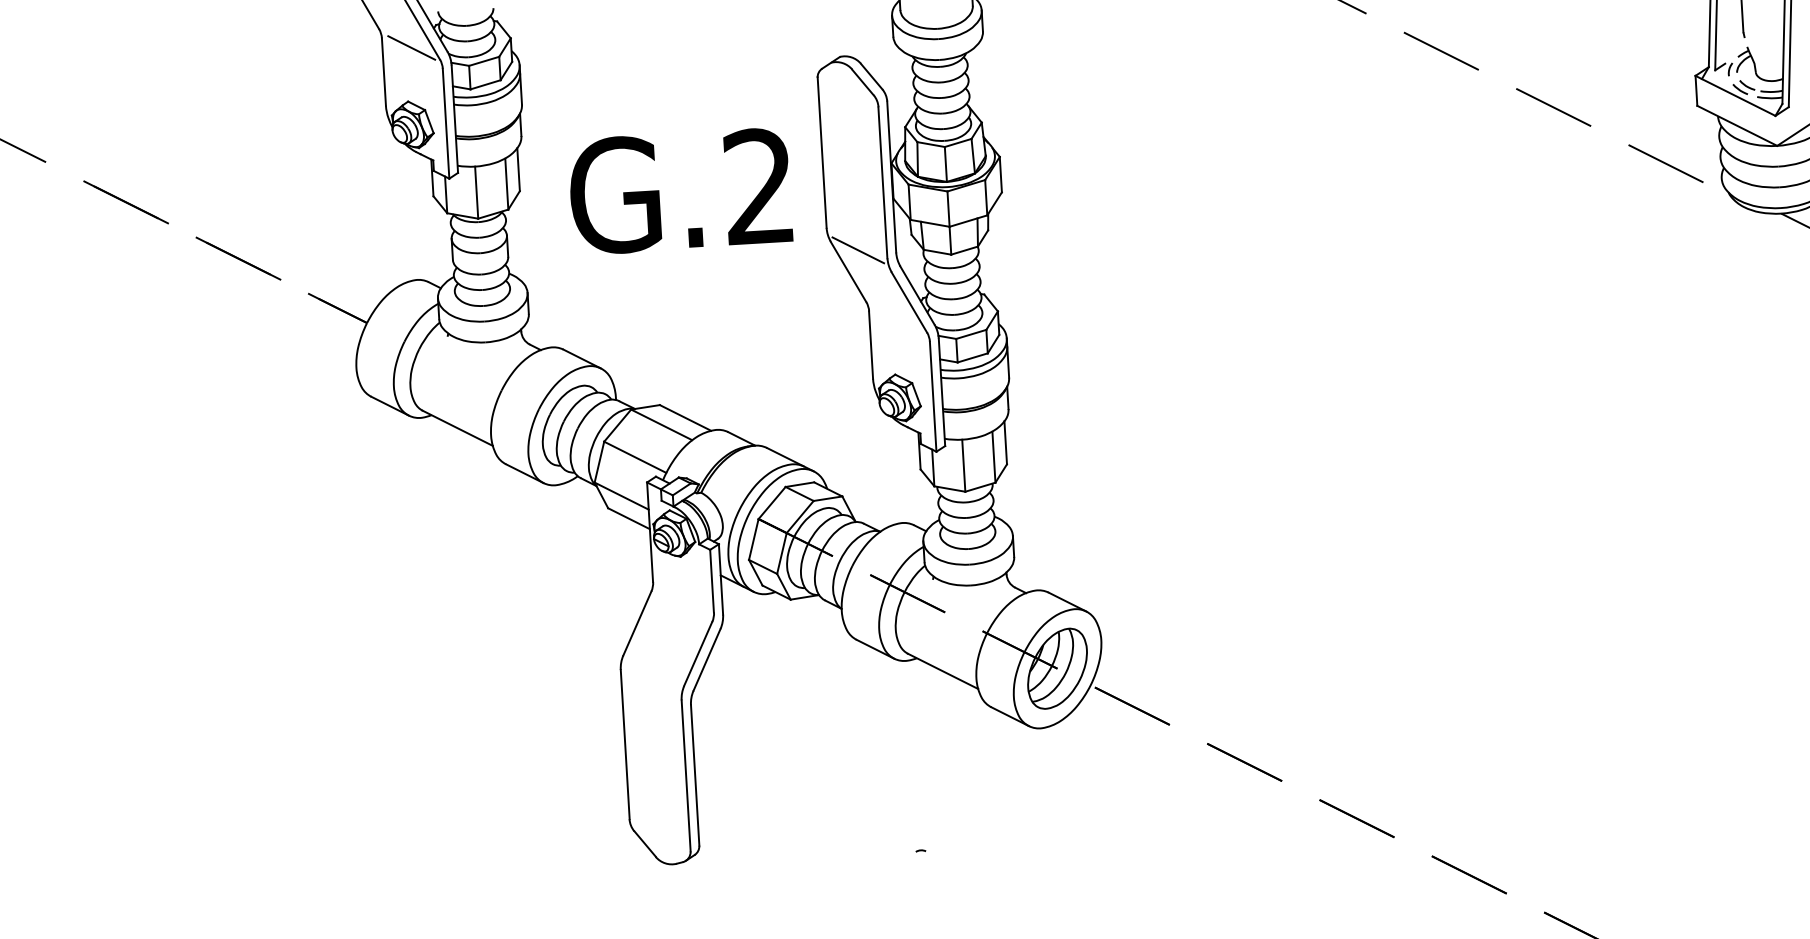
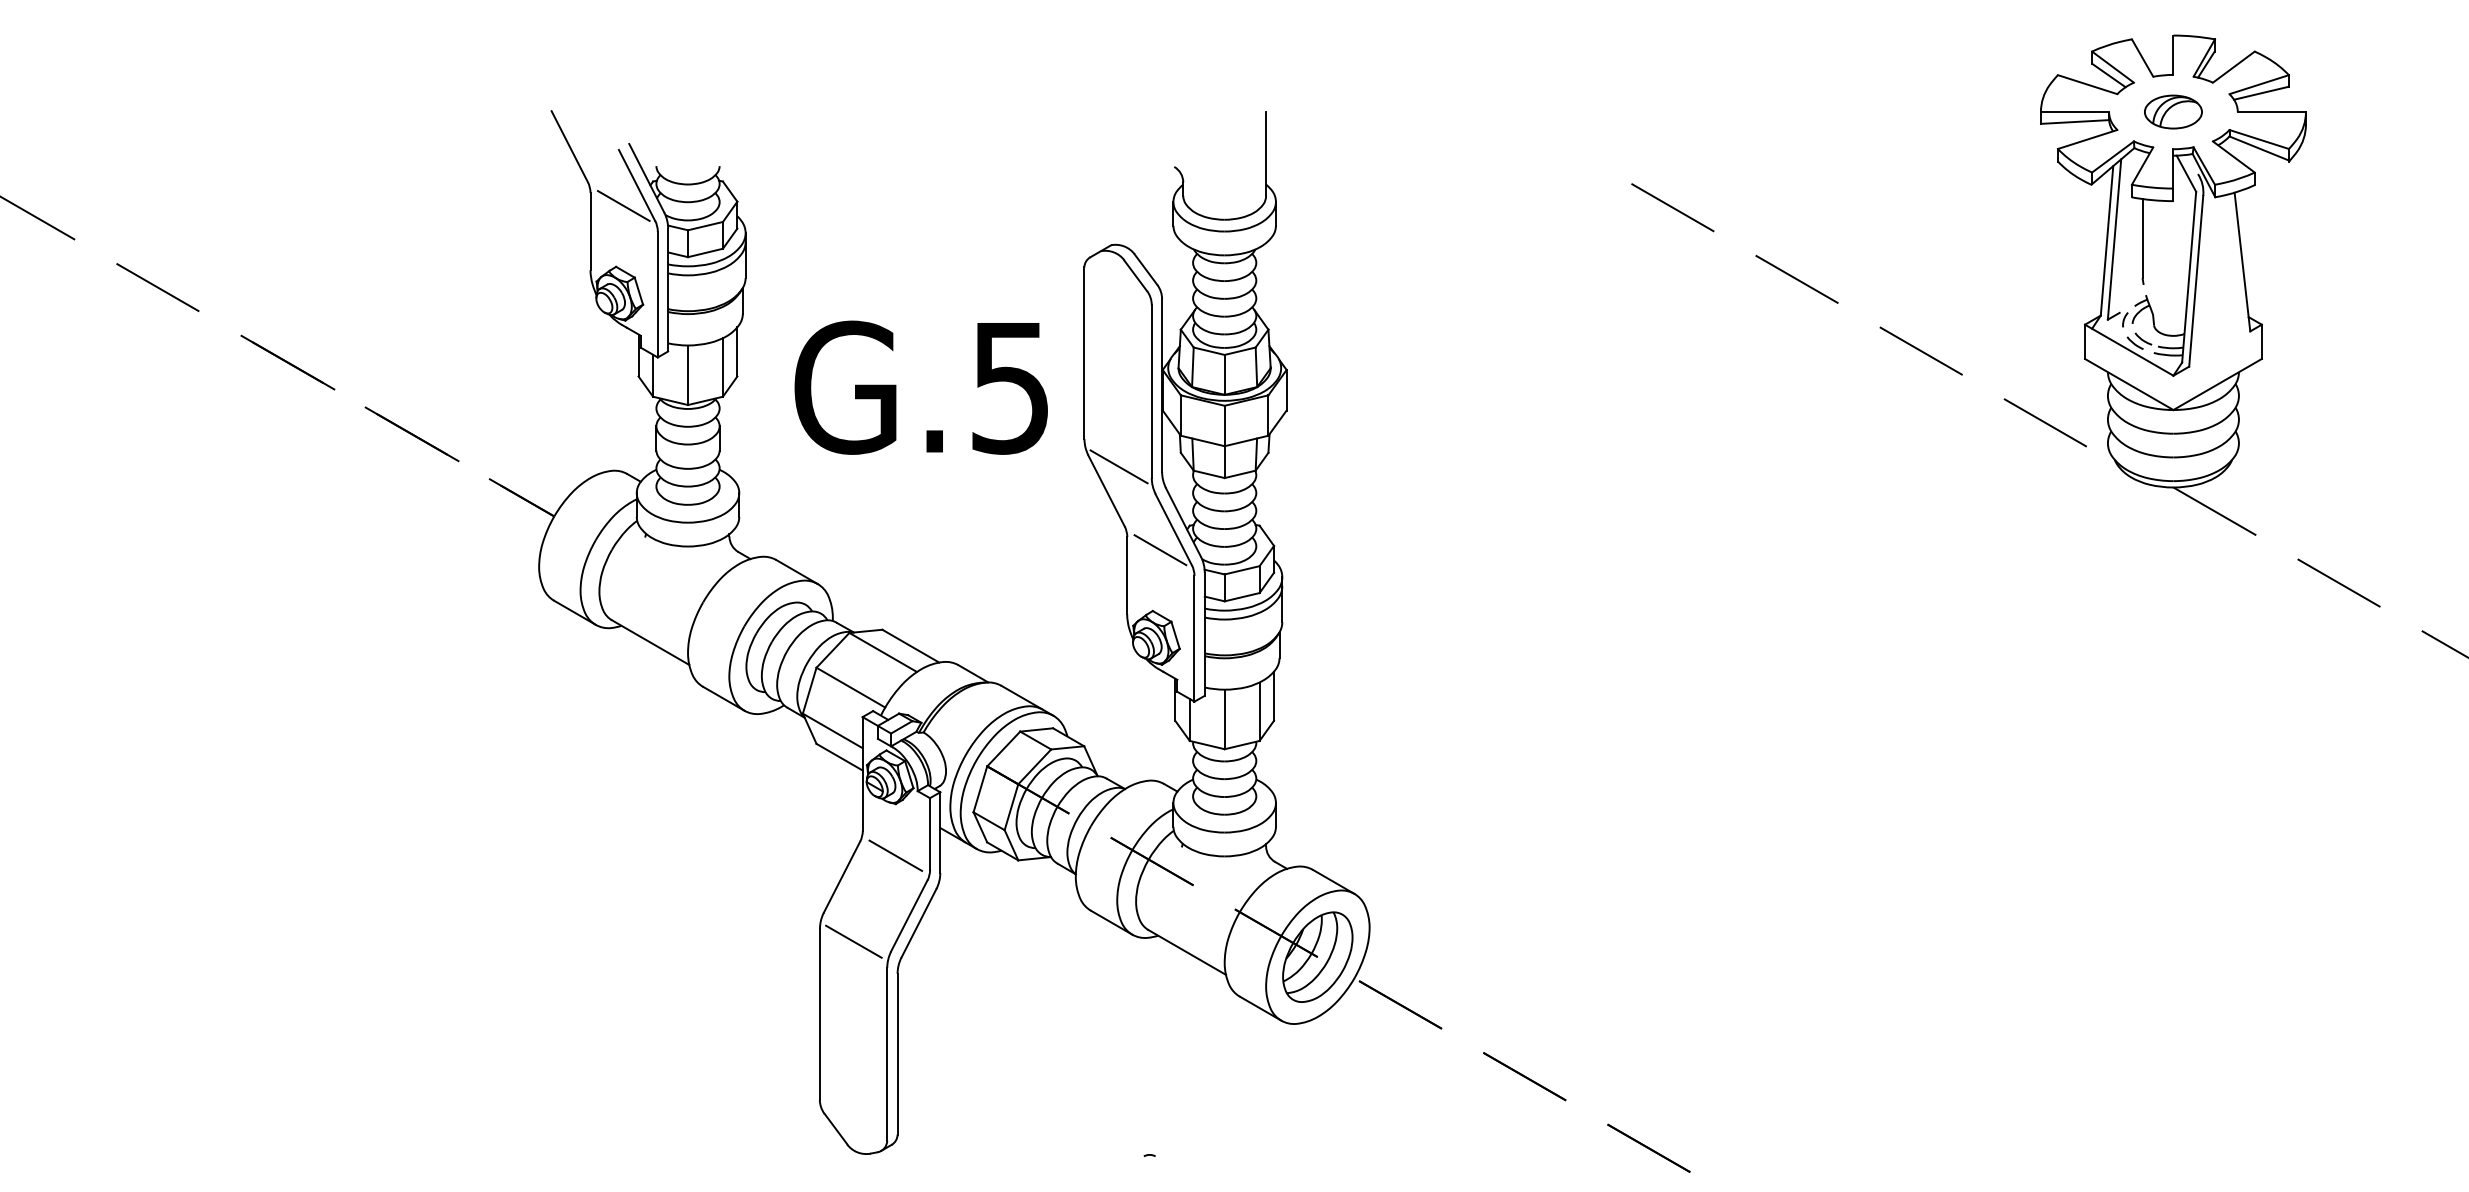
text: (758, 186) -> (1009, 387), G.2 -> G.5
line: (898, 321) -> (1160, 550), added
line: (683, 601) -> (895, 855), added
line: (650, 679) -> (853, 941), added

